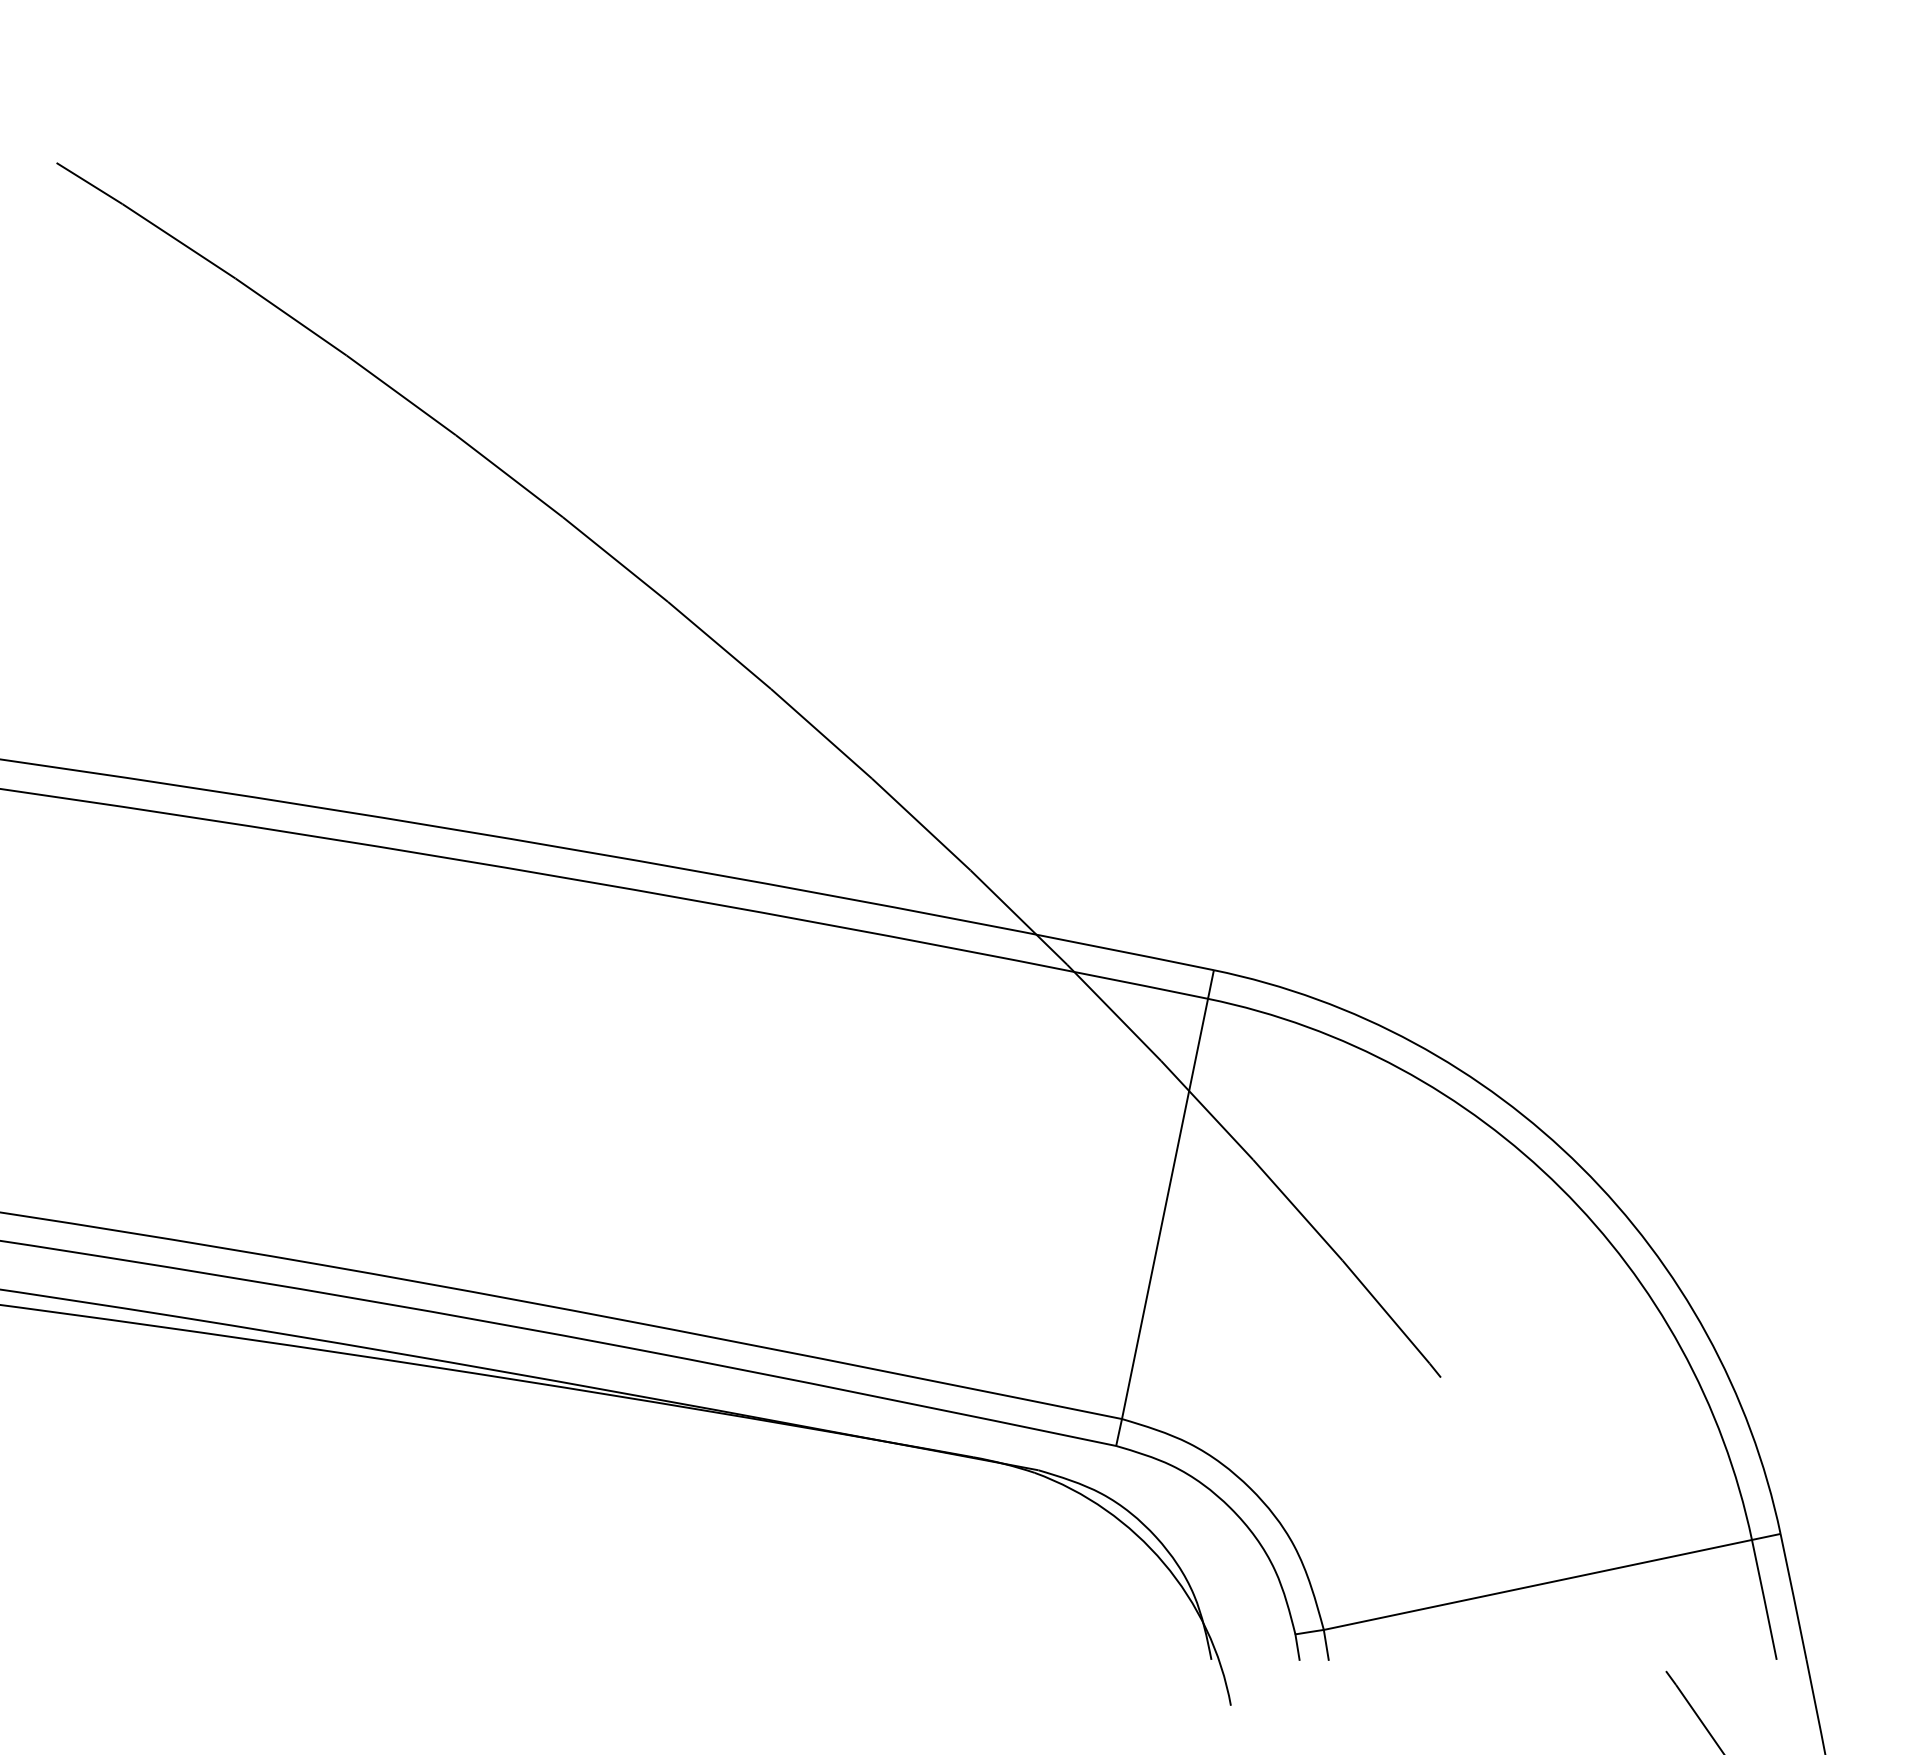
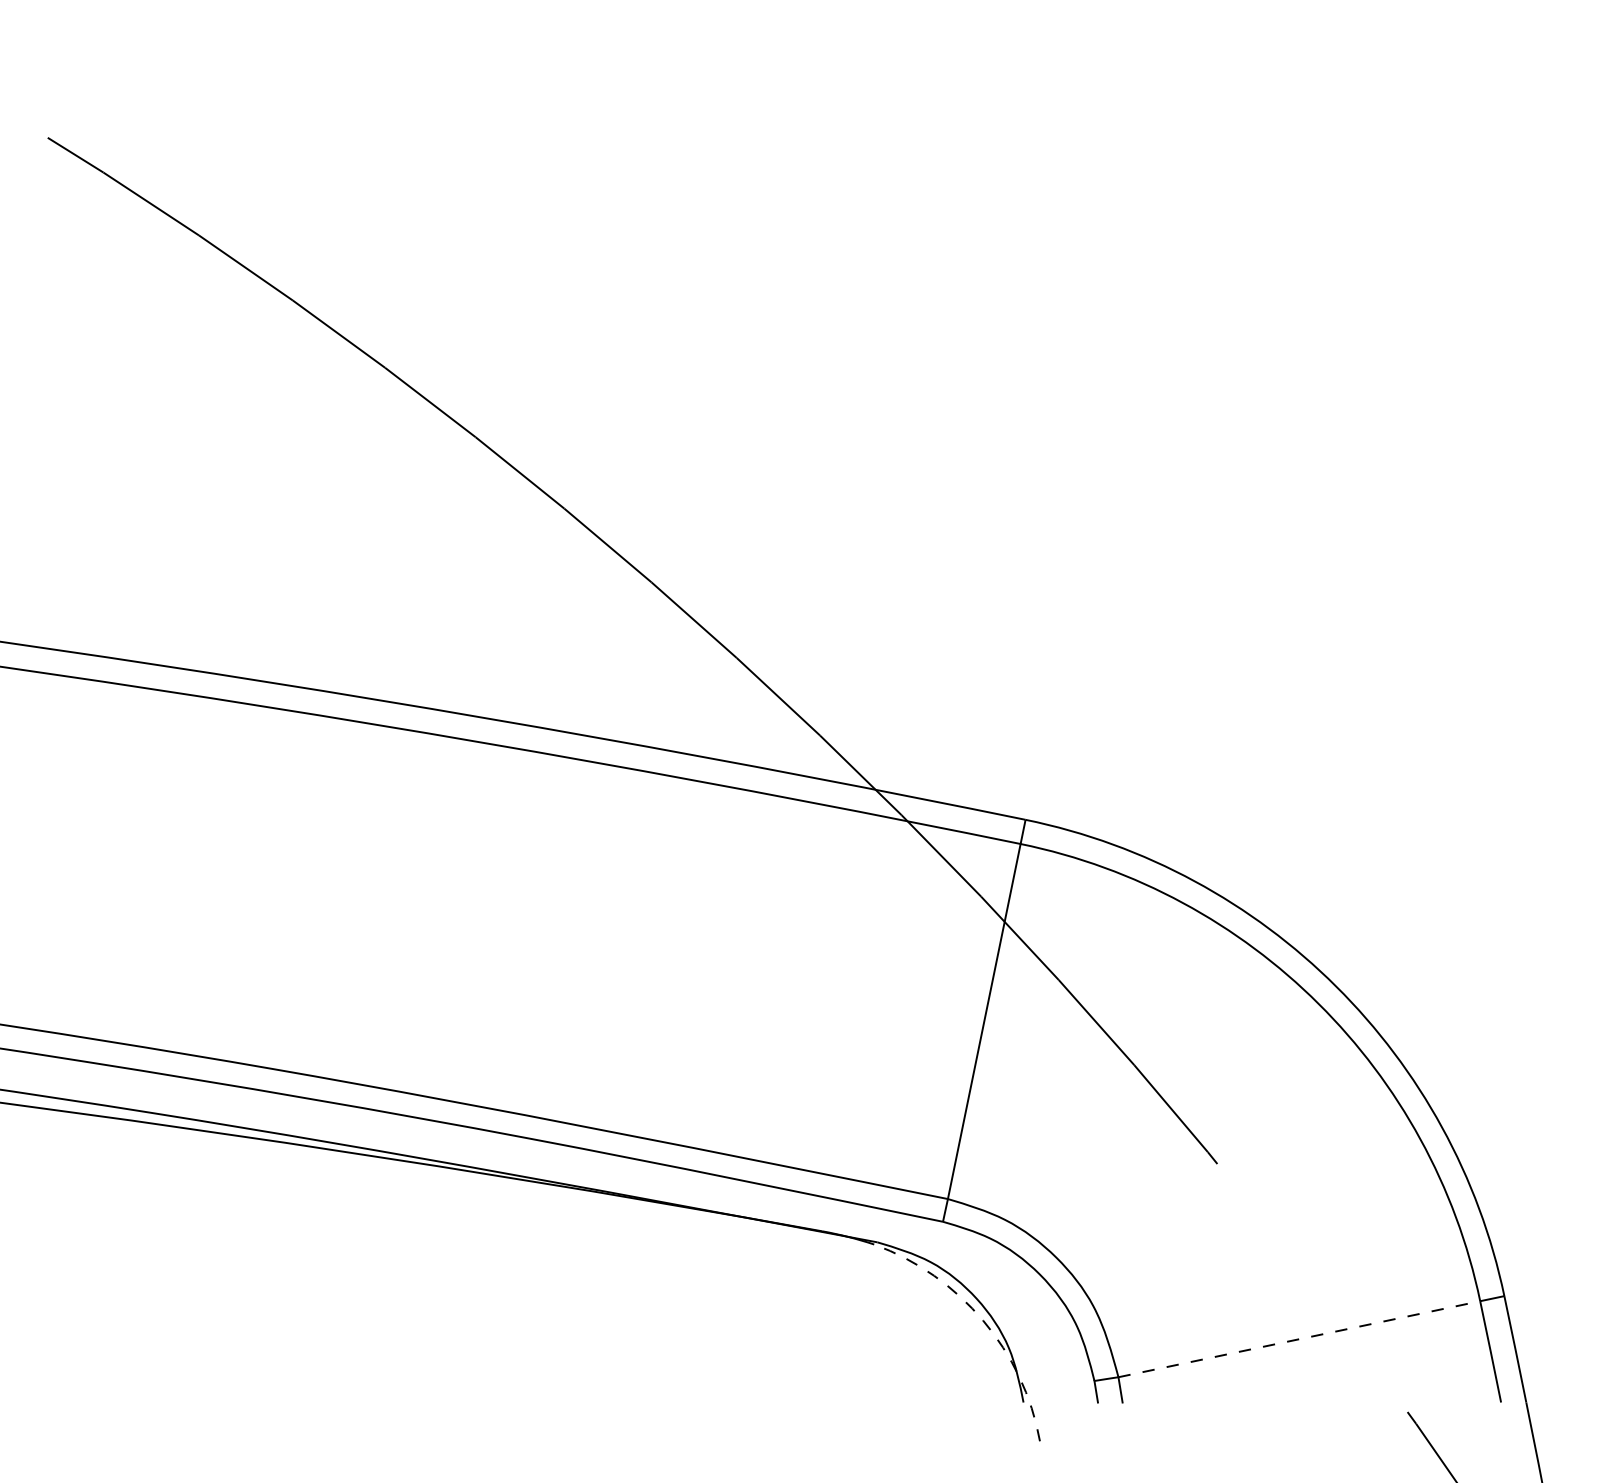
arc: (1163, 1563) -> (983, 1321), solid -> dashed
line: (1537, 1584) -> (1298, 1338), solid -> dashed

